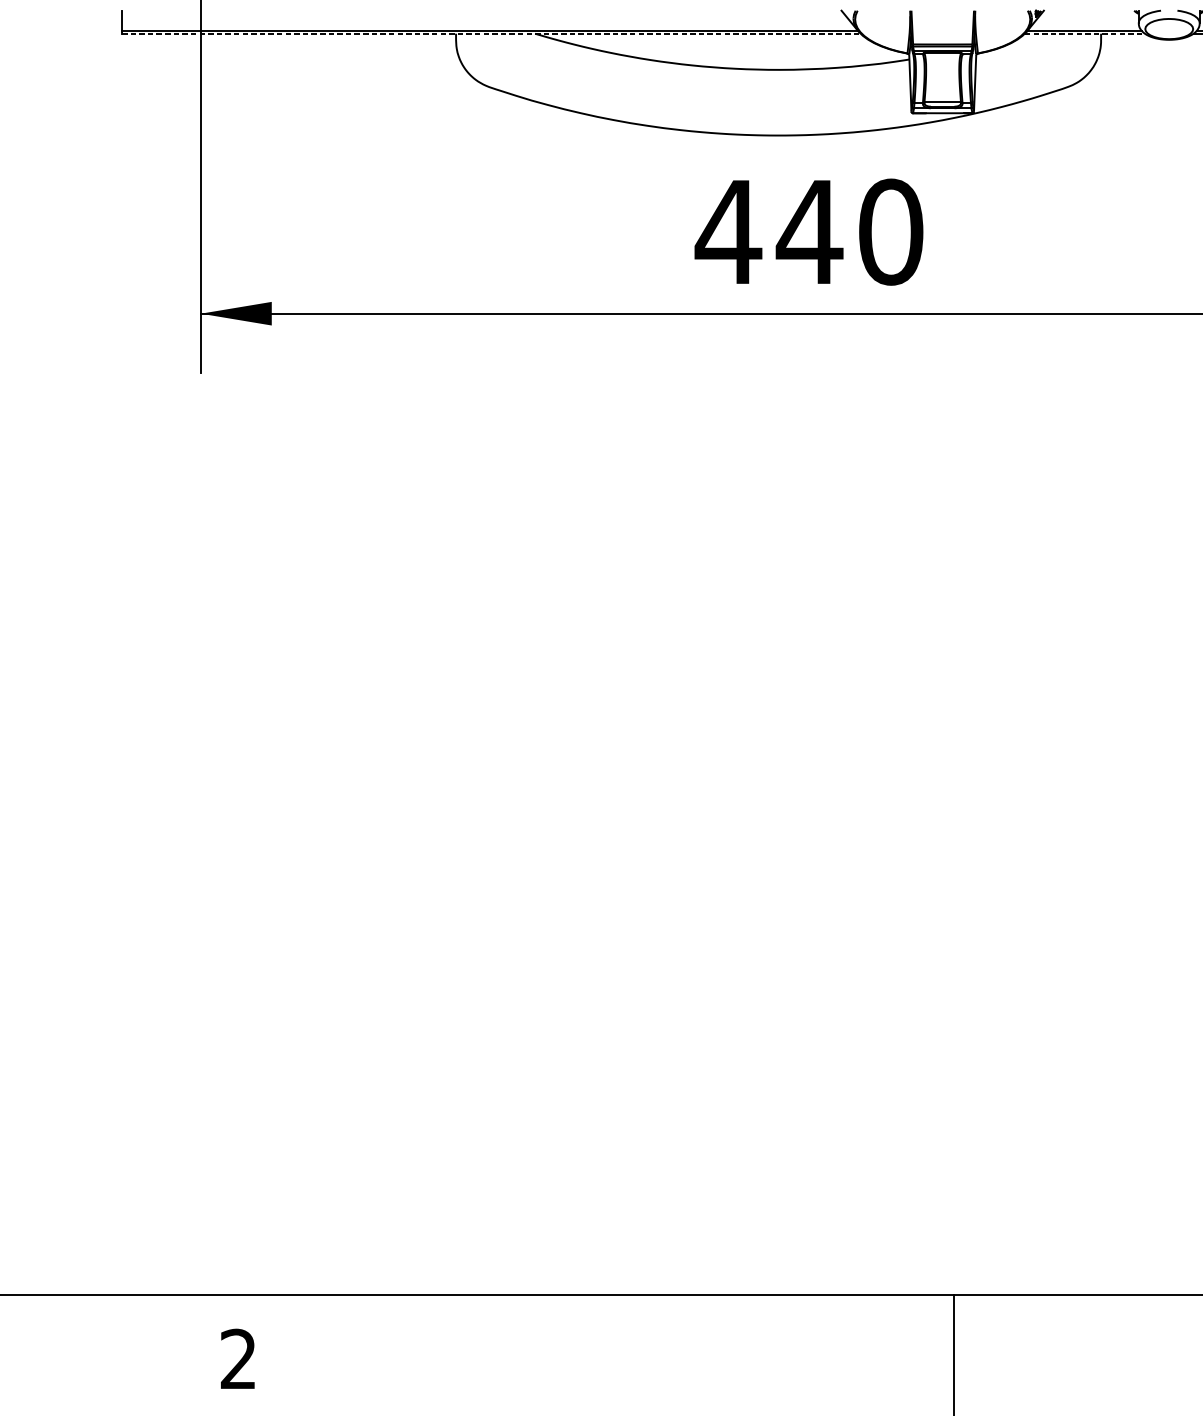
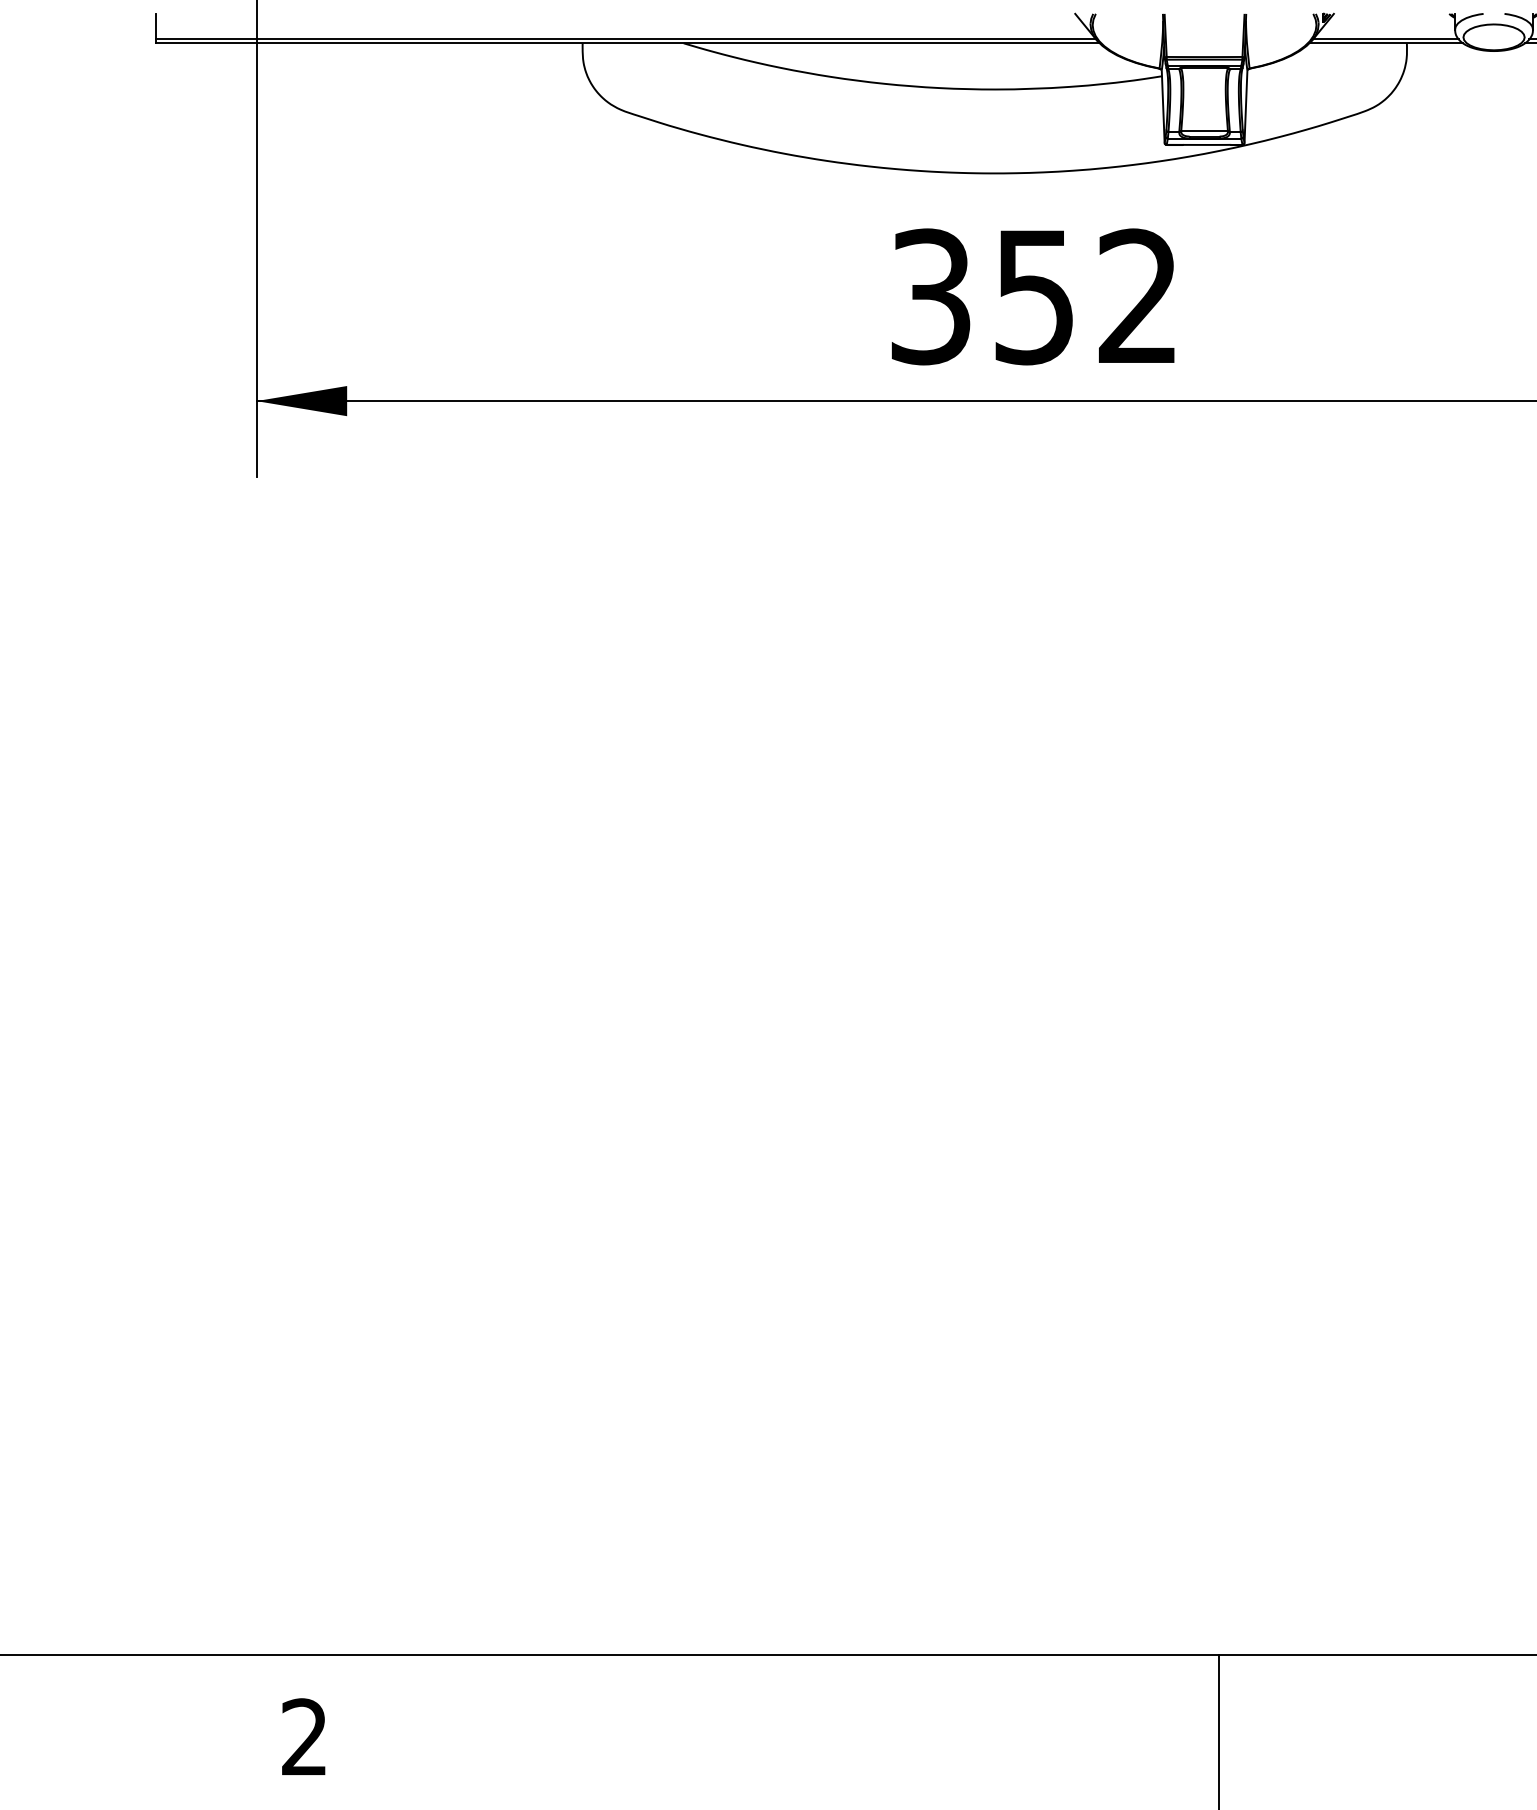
line: (491, 33) -> (627, 43), dashed -> solid
line: (1085, 33) -> (1386, 43), dashed -> solid
text: (808, 231) -> (1033, 296), 440 -> 352

